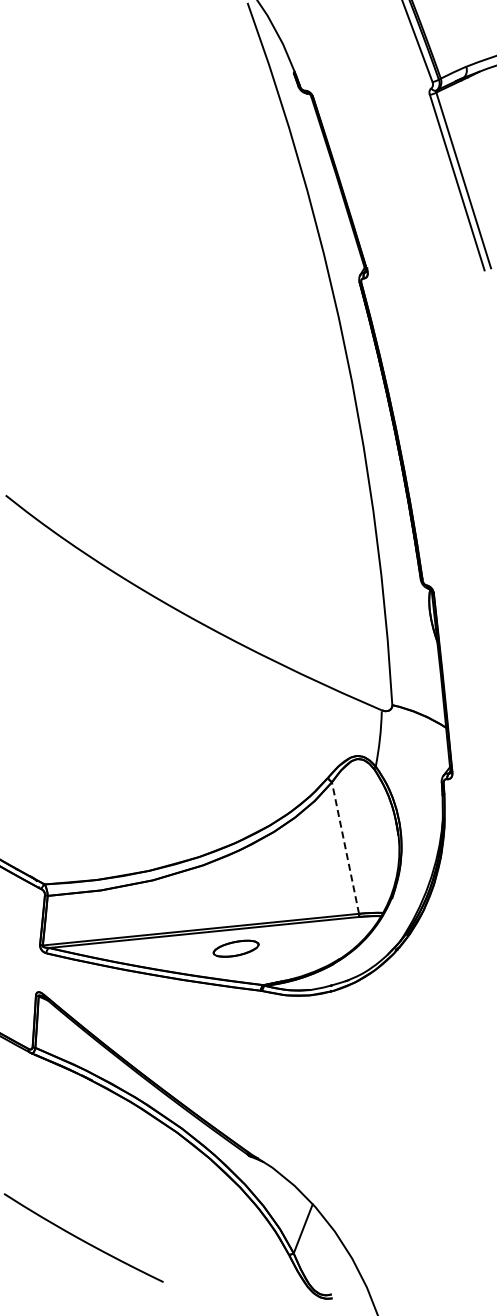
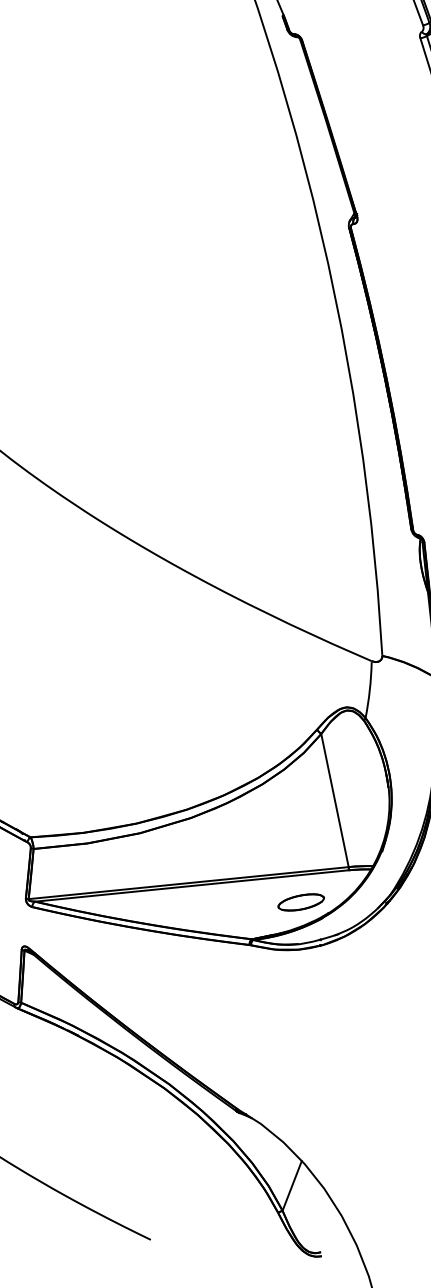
line: (345, 847) -> (334, 799), dashed -> solid
part: (235, 948) -> (300, 902), moved

